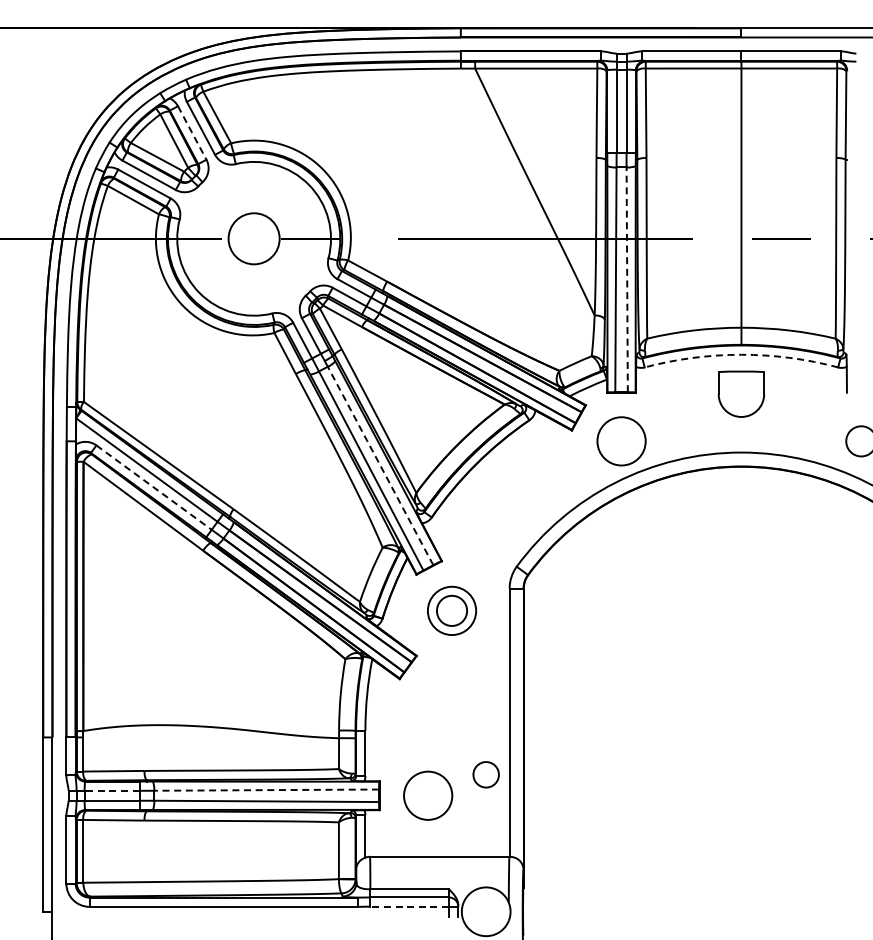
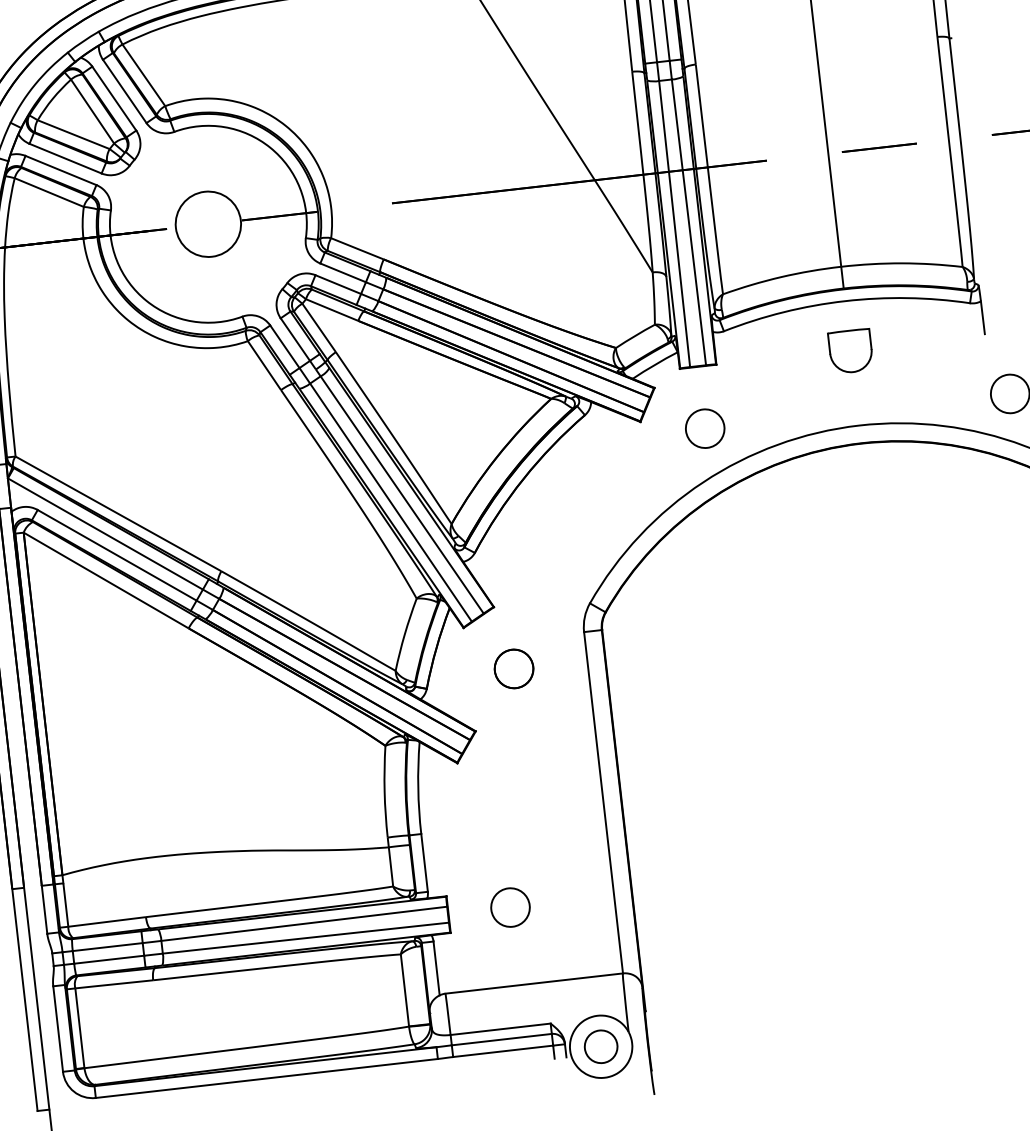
line: (192, 133) -> (114, 99), dashed -> solid
line: (627, 279) -> (689, 221), dashed -> solid
arc: (741, 354) -> (845, 300), dashed -> solid
part: (741, 394) -> (850, 351), size x0.71
circle: (621, 441) -> (705, 428), size x0.62
line: (380, 465) -> (402, 494), dashed -> solid
line: (154, 487) -> (117, 555), dashed -> solid
circle: (451, 610) -> (513, 668), size x0.62
circle: (485, 774) -> (600, 1046), moved
line: (111, 790) -> (106, 946), dashed -> solid
line: (266, 790) -> (304, 924), dashed -> solid
circle: (428, 795) -> (510, 907), size x0.62
line: (409, 906) -> (502, 1051), dashed -> solid

